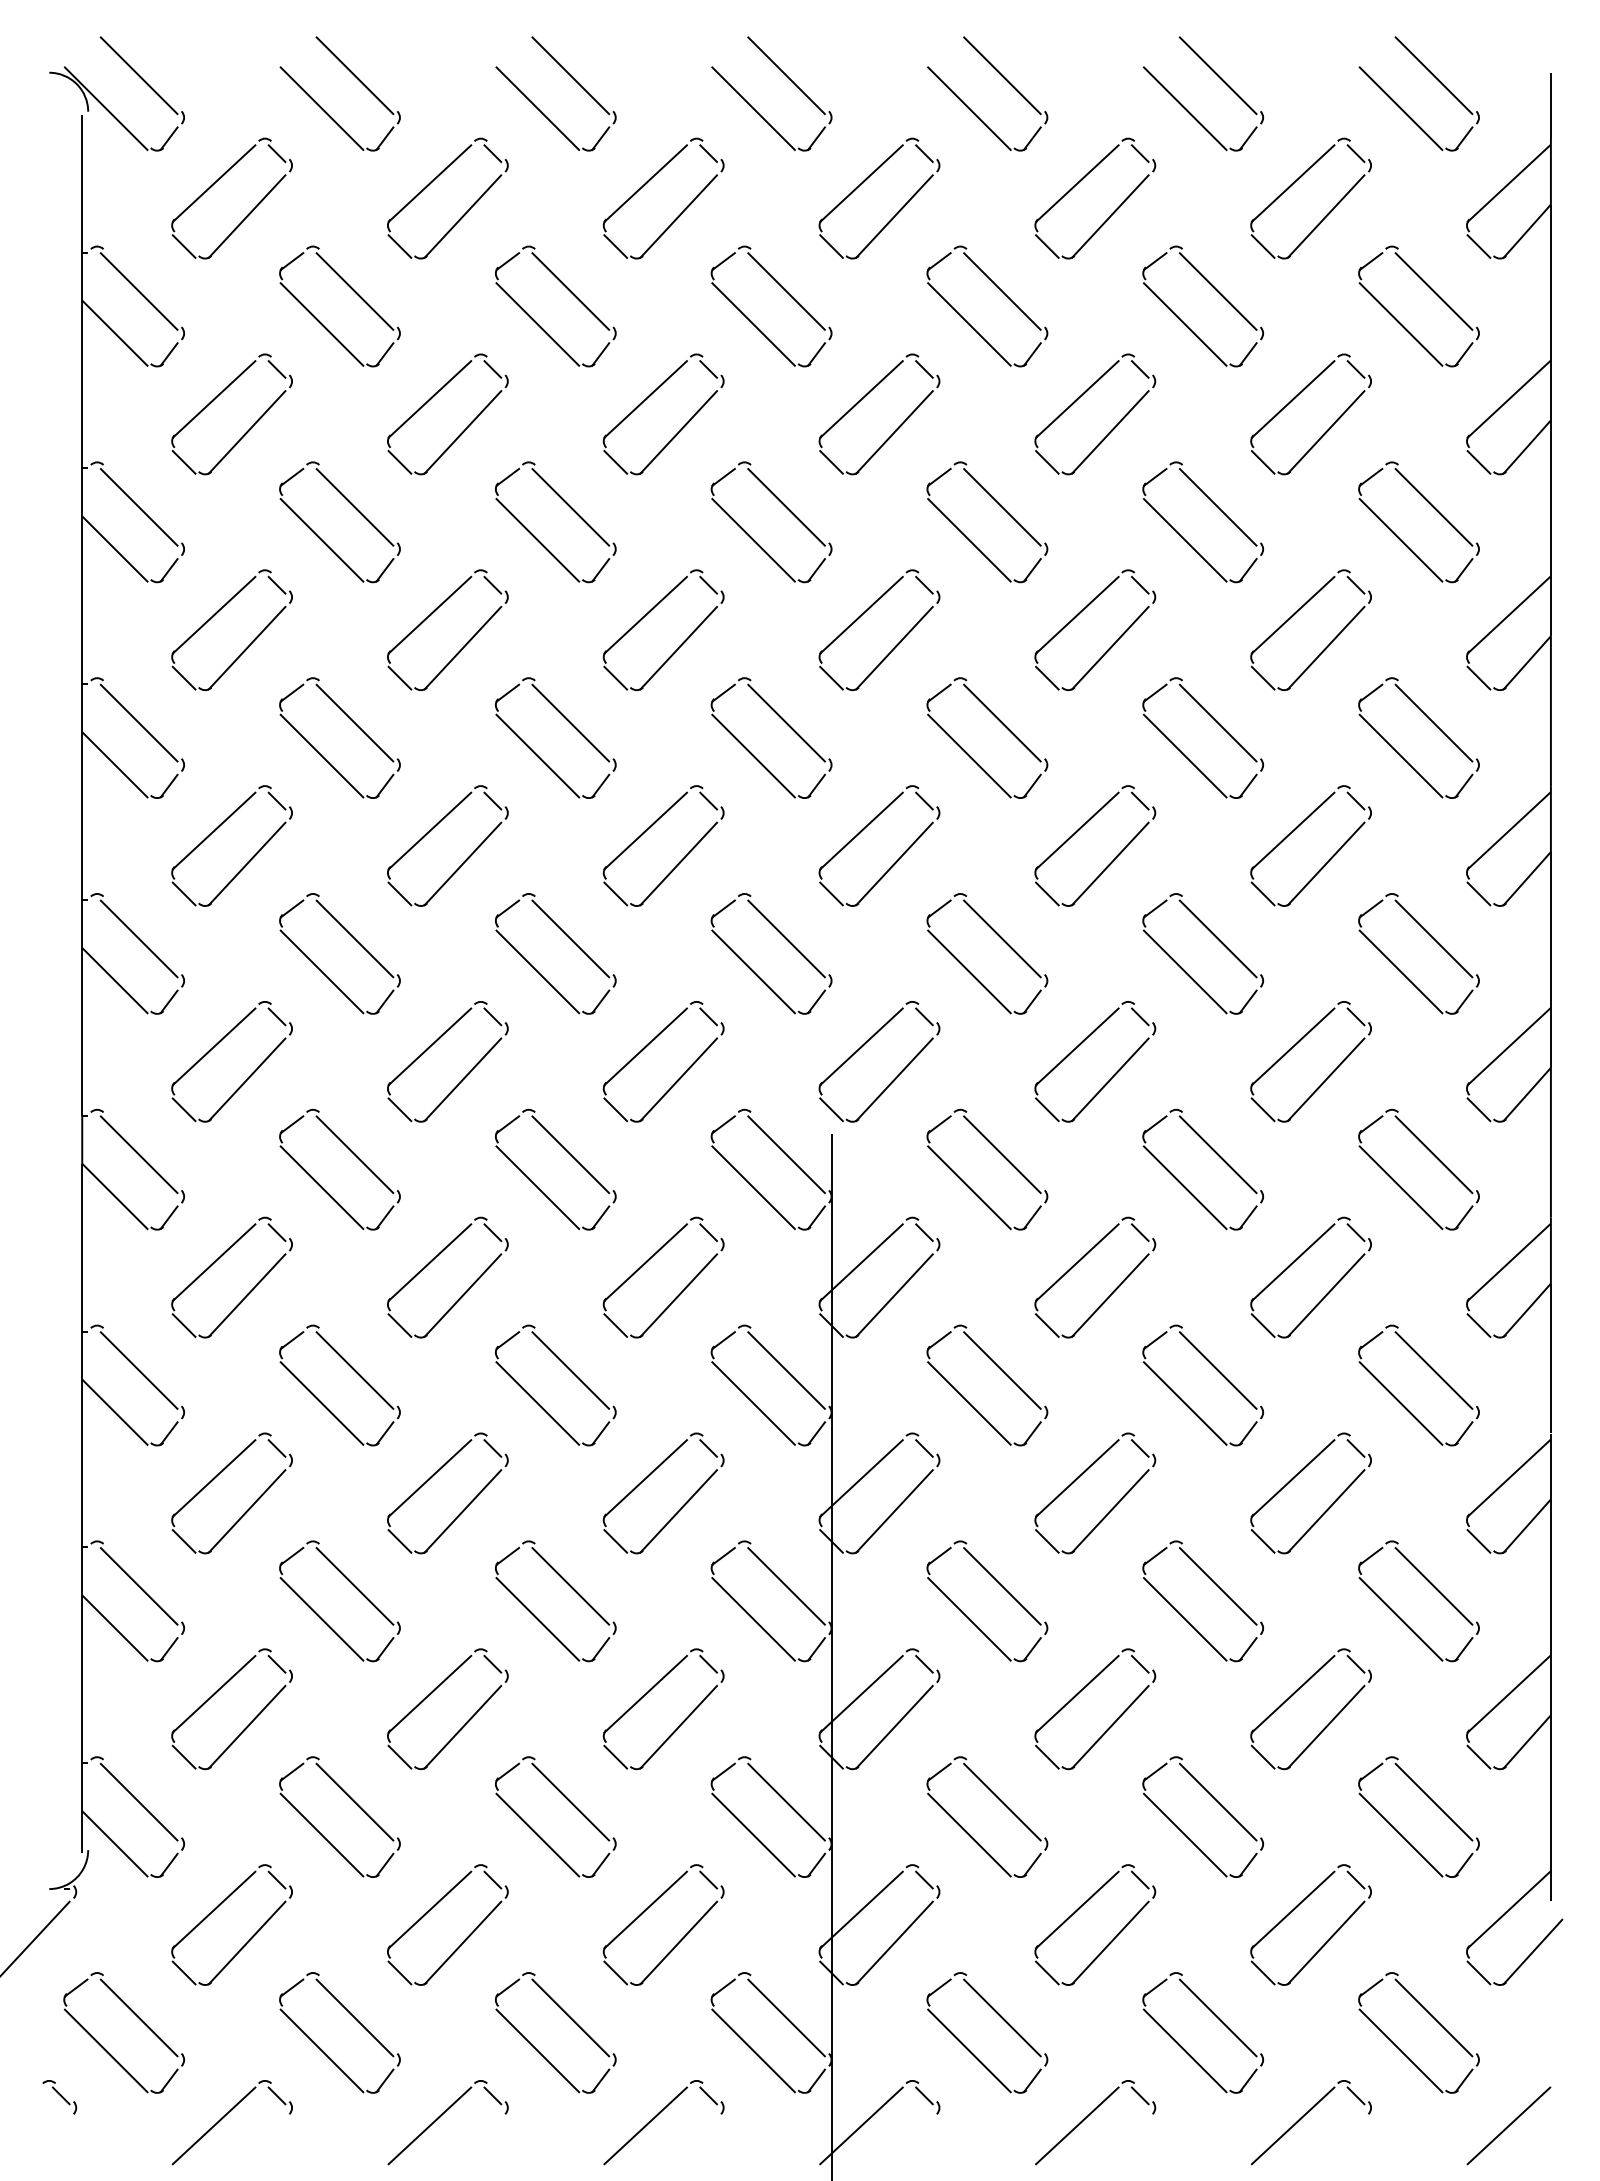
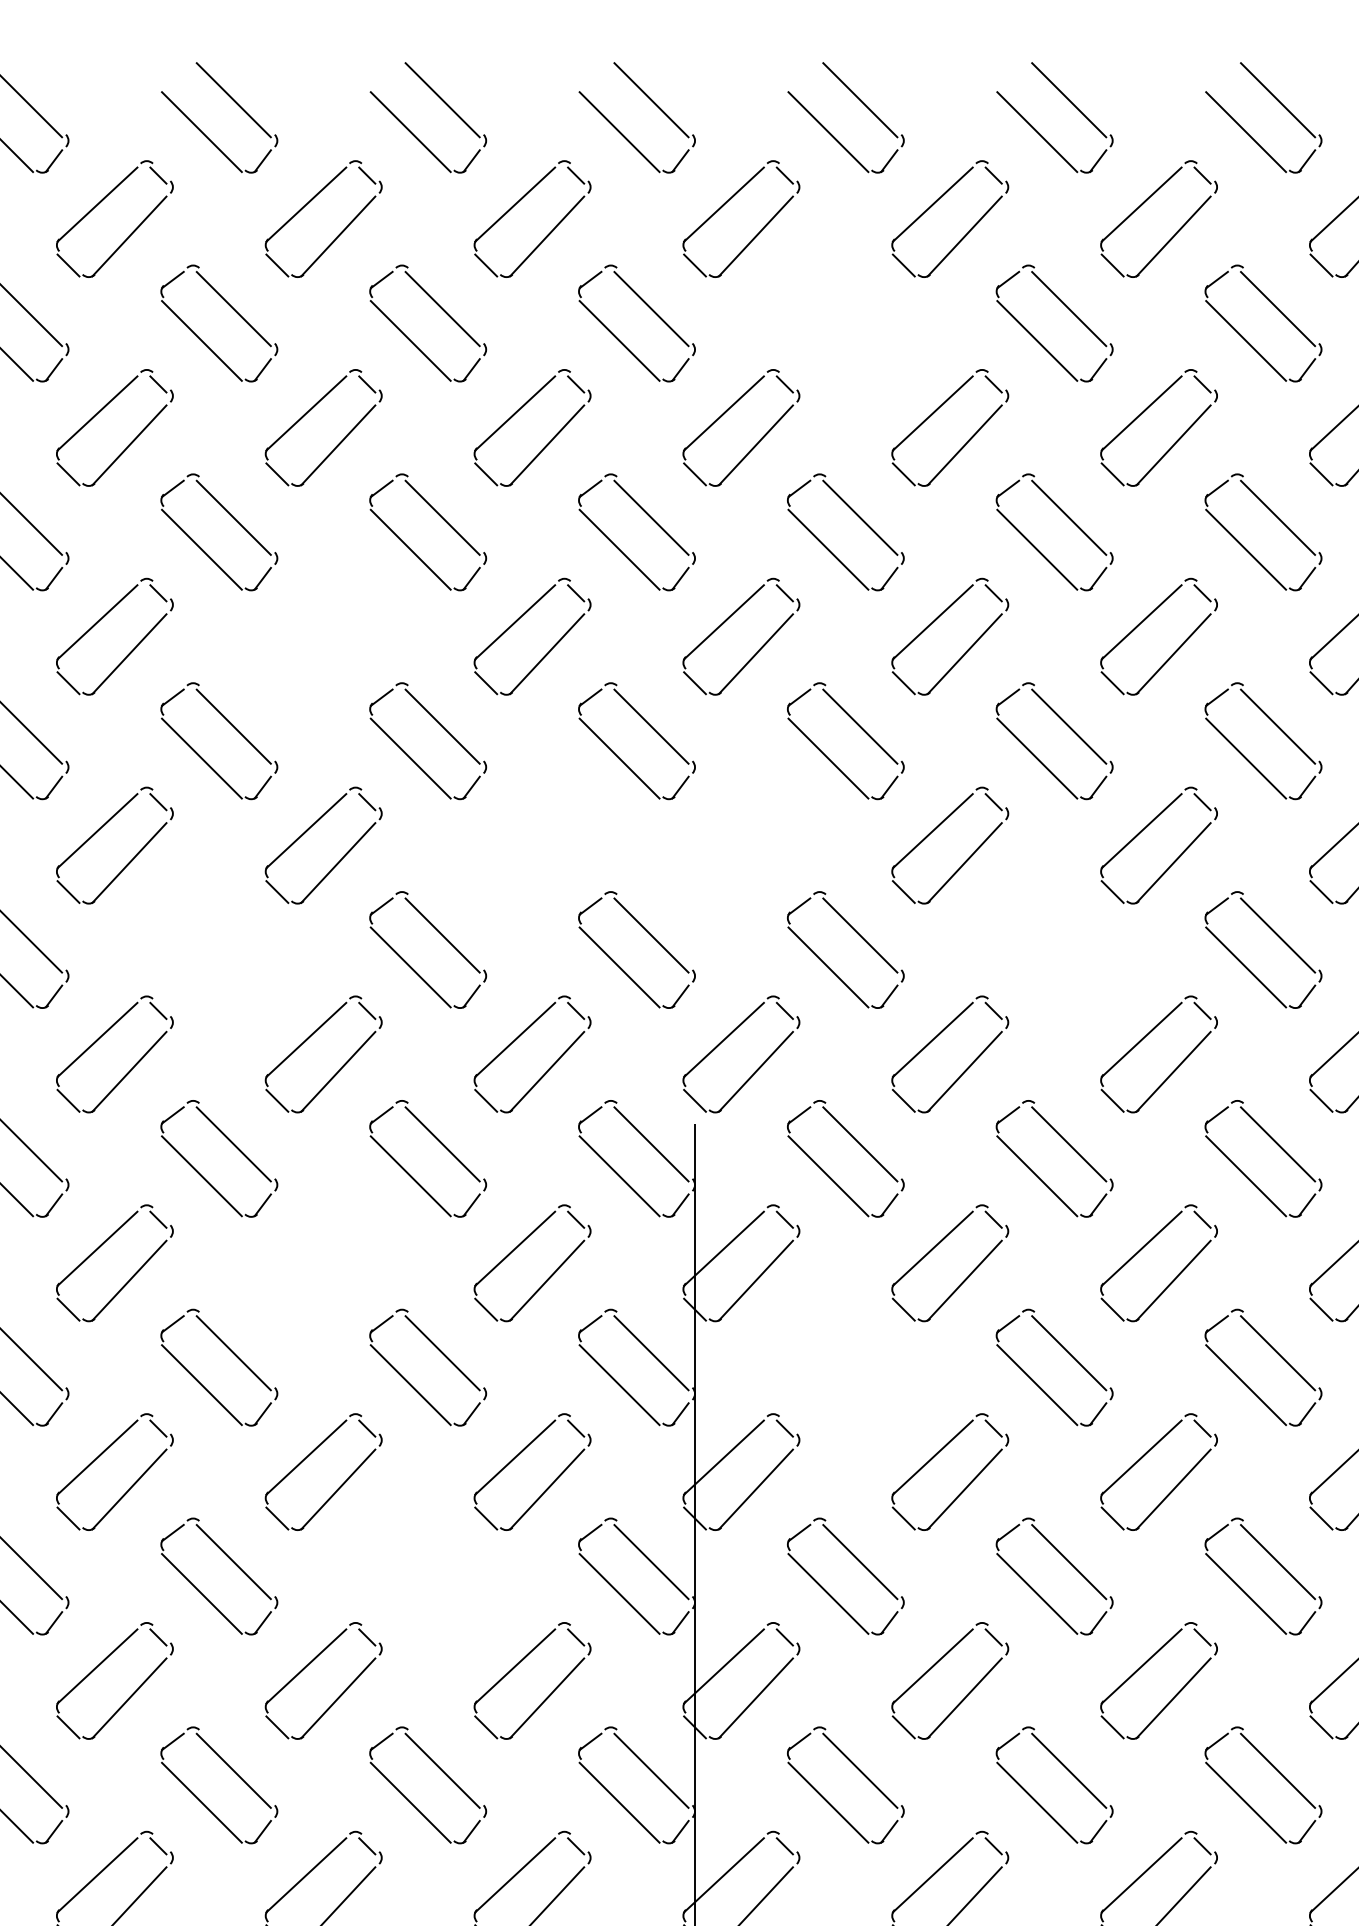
part: (1001, 291) -> (859, 309), removed
part: (432, 614) -> (308, 621), removed
part: (648, 829) -> (517, 829), removed
part: (864, 829) -> (726, 829), removed
part: (353, 938) -> (232, 935), removed
part: (1216, 938) -> (1067, 935), removed
part: (432, 1261) -> (308, 1247), removed
part: (1001, 1371) -> (859, 1354), removed
part: (569, 1586) -> (441, 1562), removed

